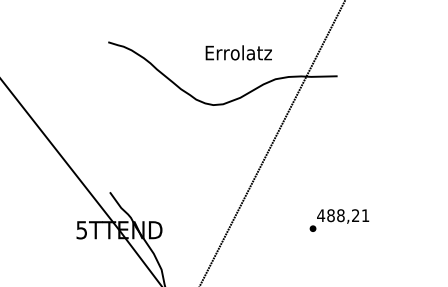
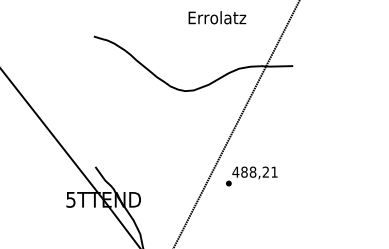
text: (238, 52) -> (217, 17), moved
text: (339, 220) -> (251, 176), moved

